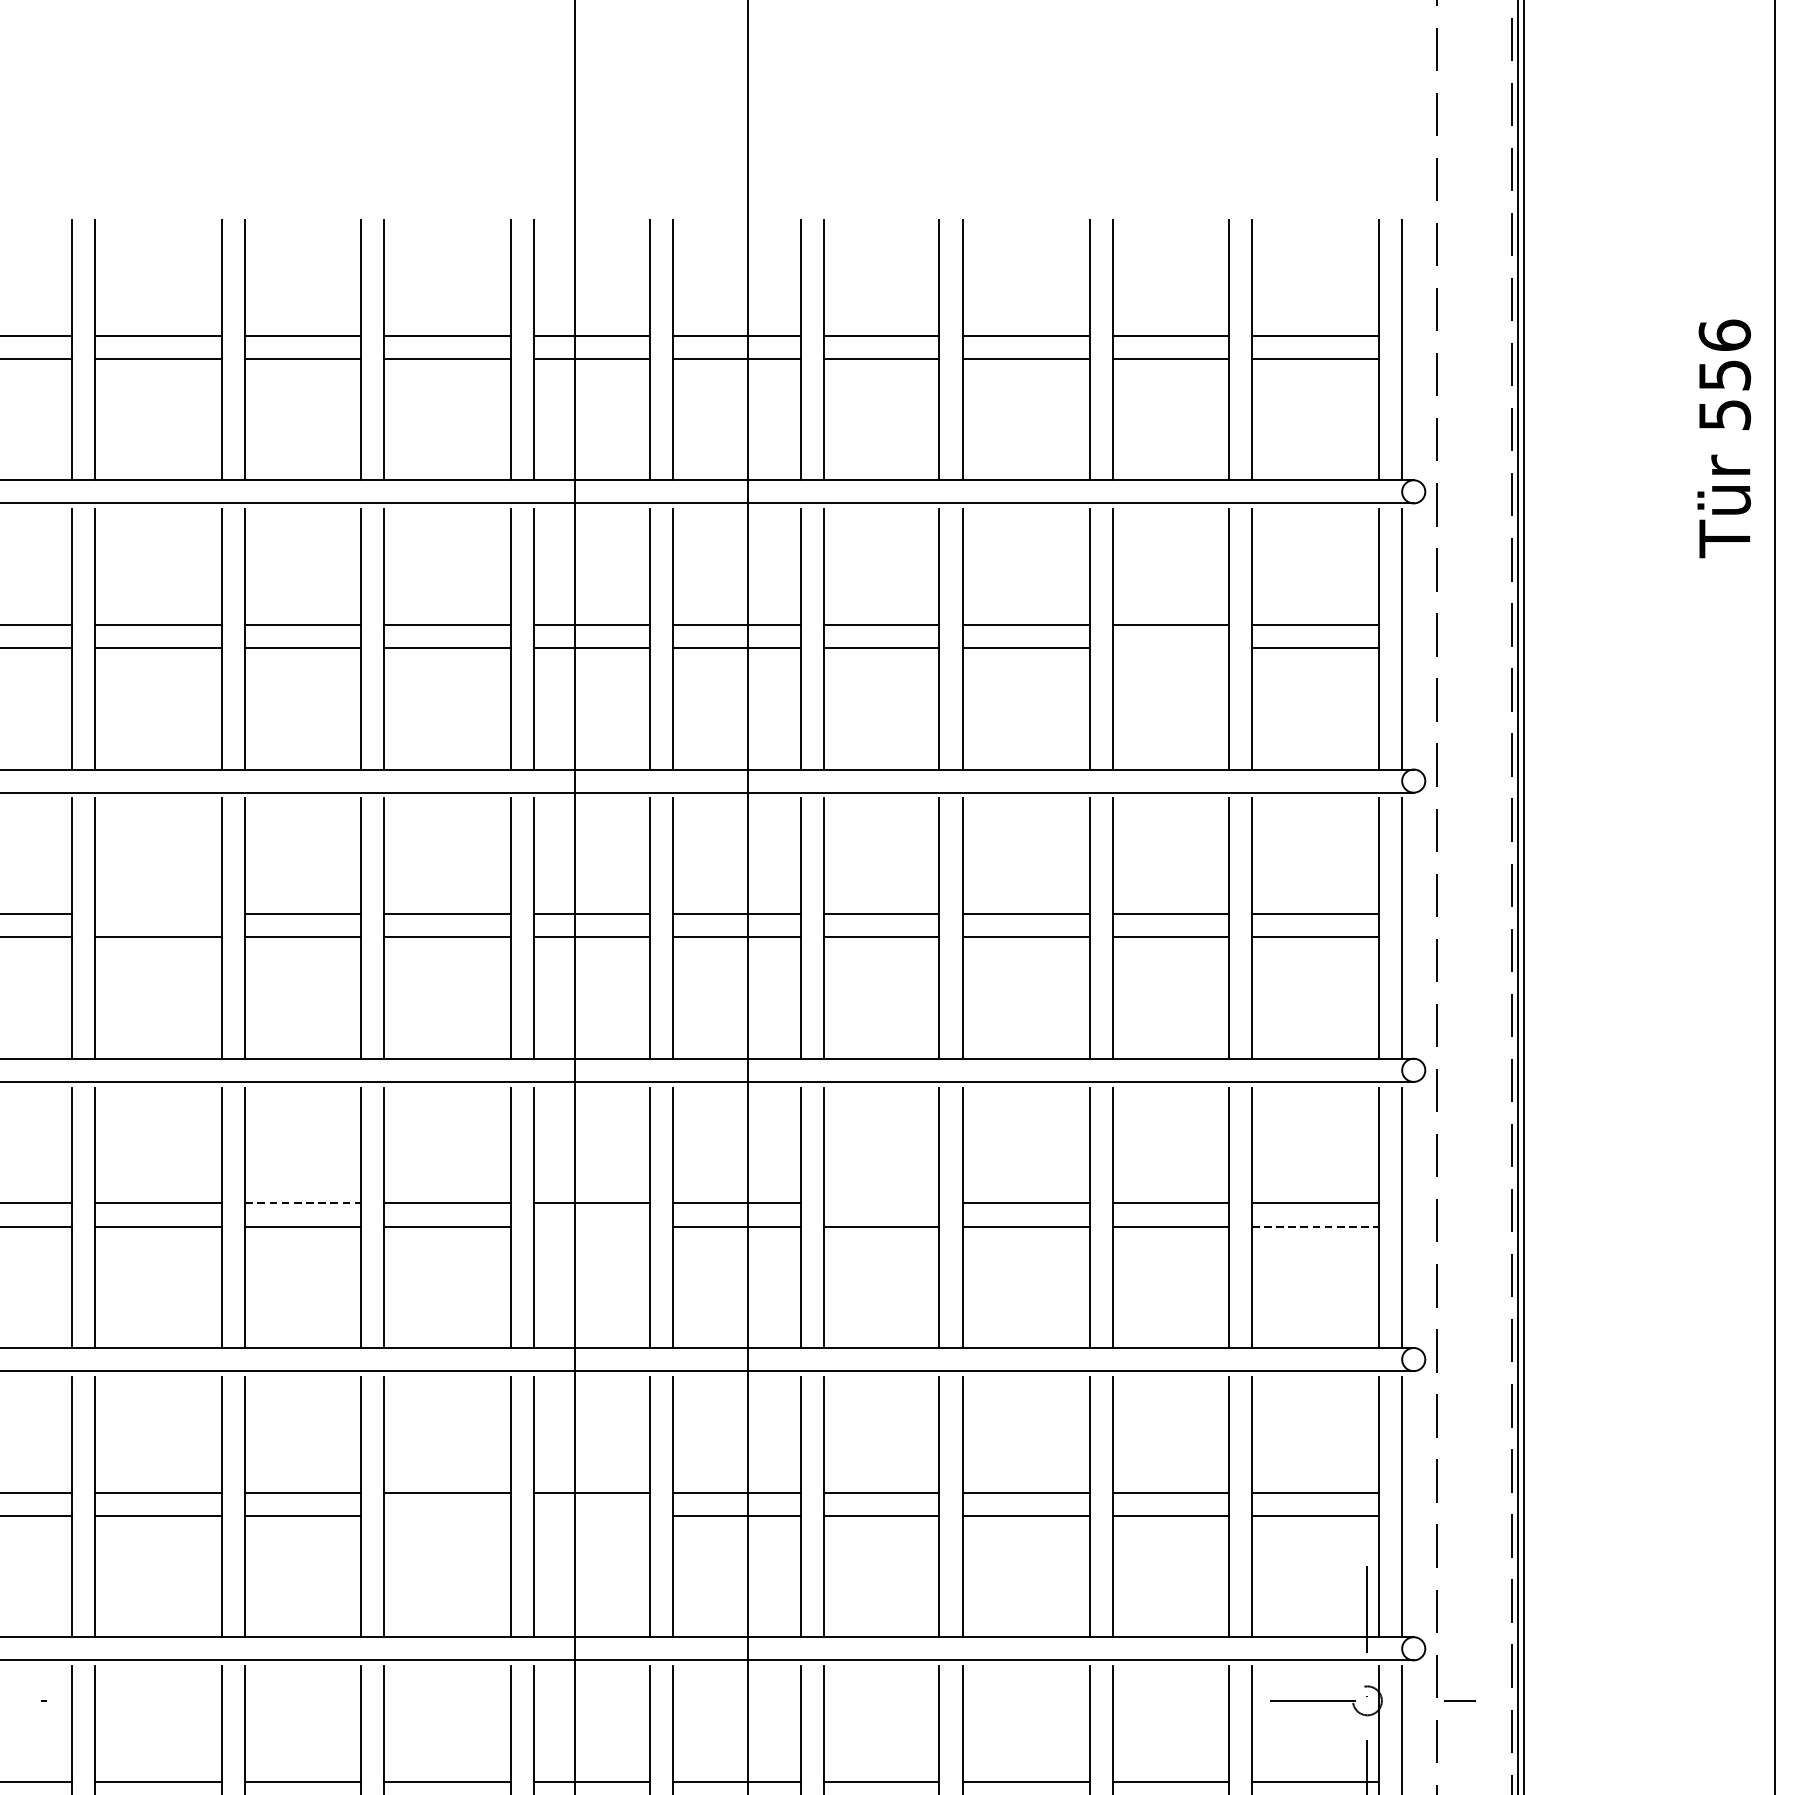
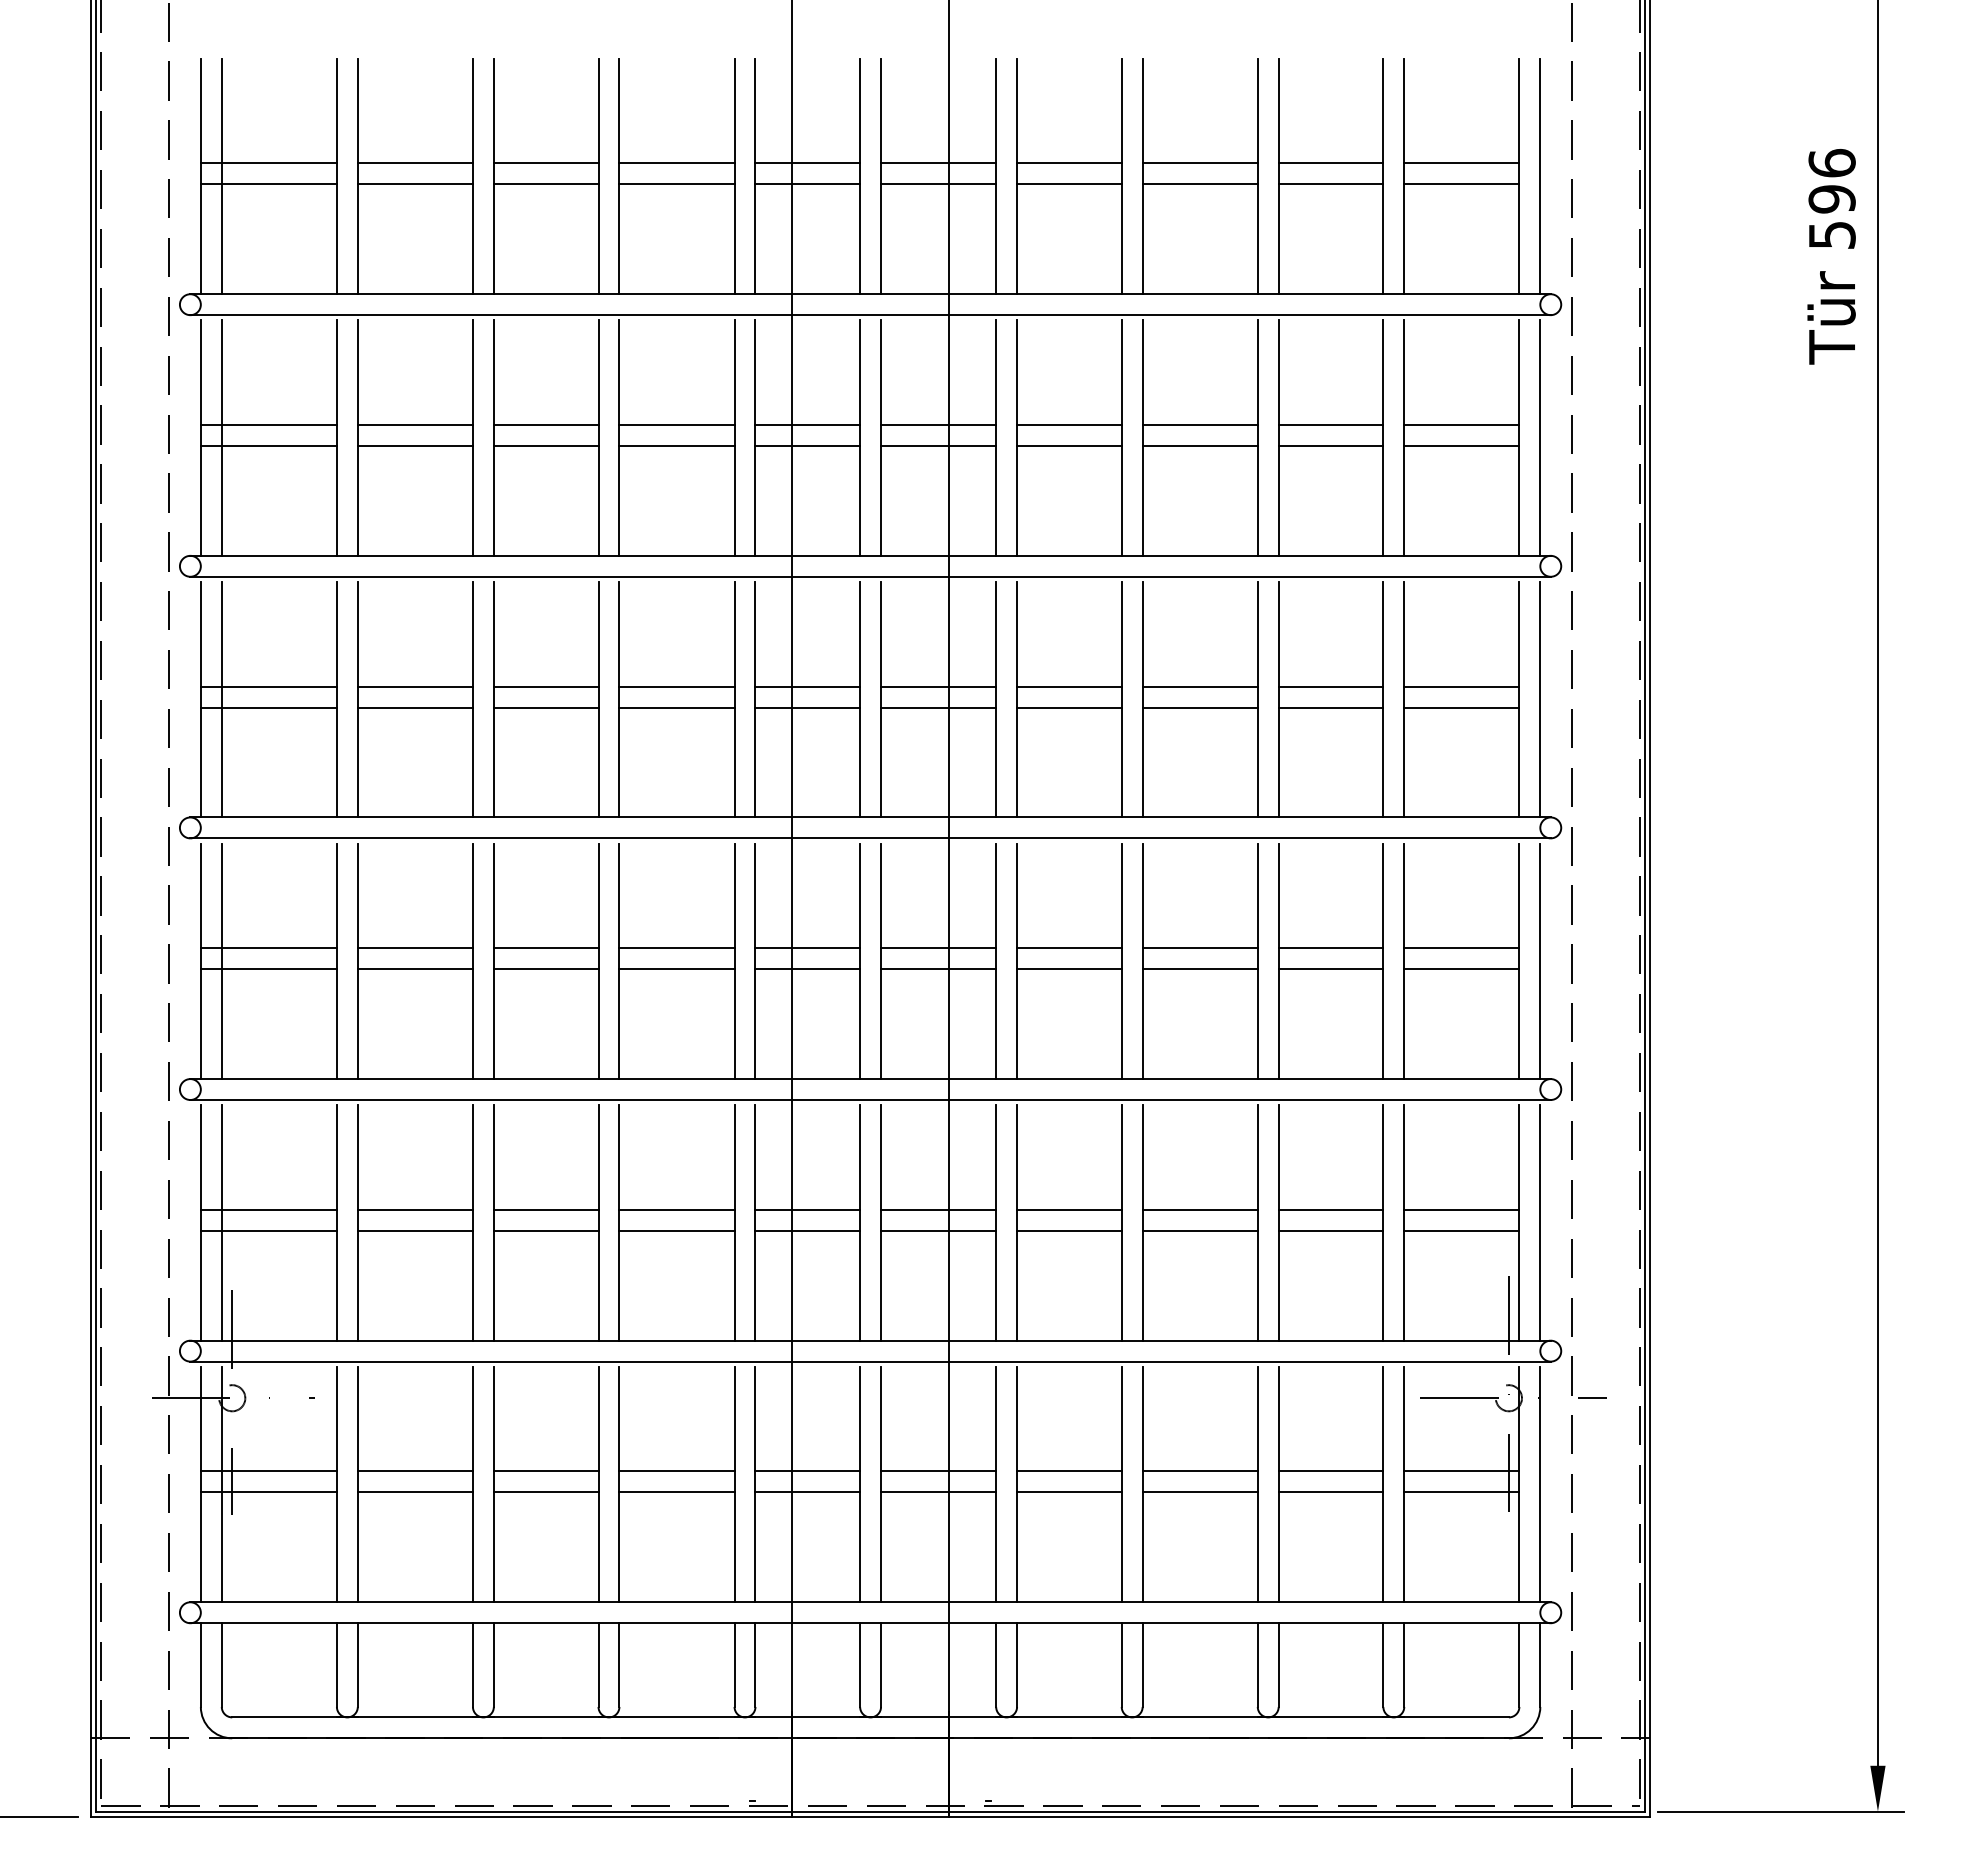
text: (1724, 375) -> (1831, 199), 556 -> 596
line: (1170, 647) -> (1330, 445), added
line: (157, 913) -> (414, 686), added
line: (303, 1203) -> (546, 948), dashed -> solid
line: (881, 1203) -> (1069, 948), added
line: (591, 1226) -> (807, 969), added
line: (1315, 1226) -> (1461, 969), dashed -> solid
line: (447, 1515) -> (676, 1230), added
line: (591, 1515) -> (807, 1230), added

